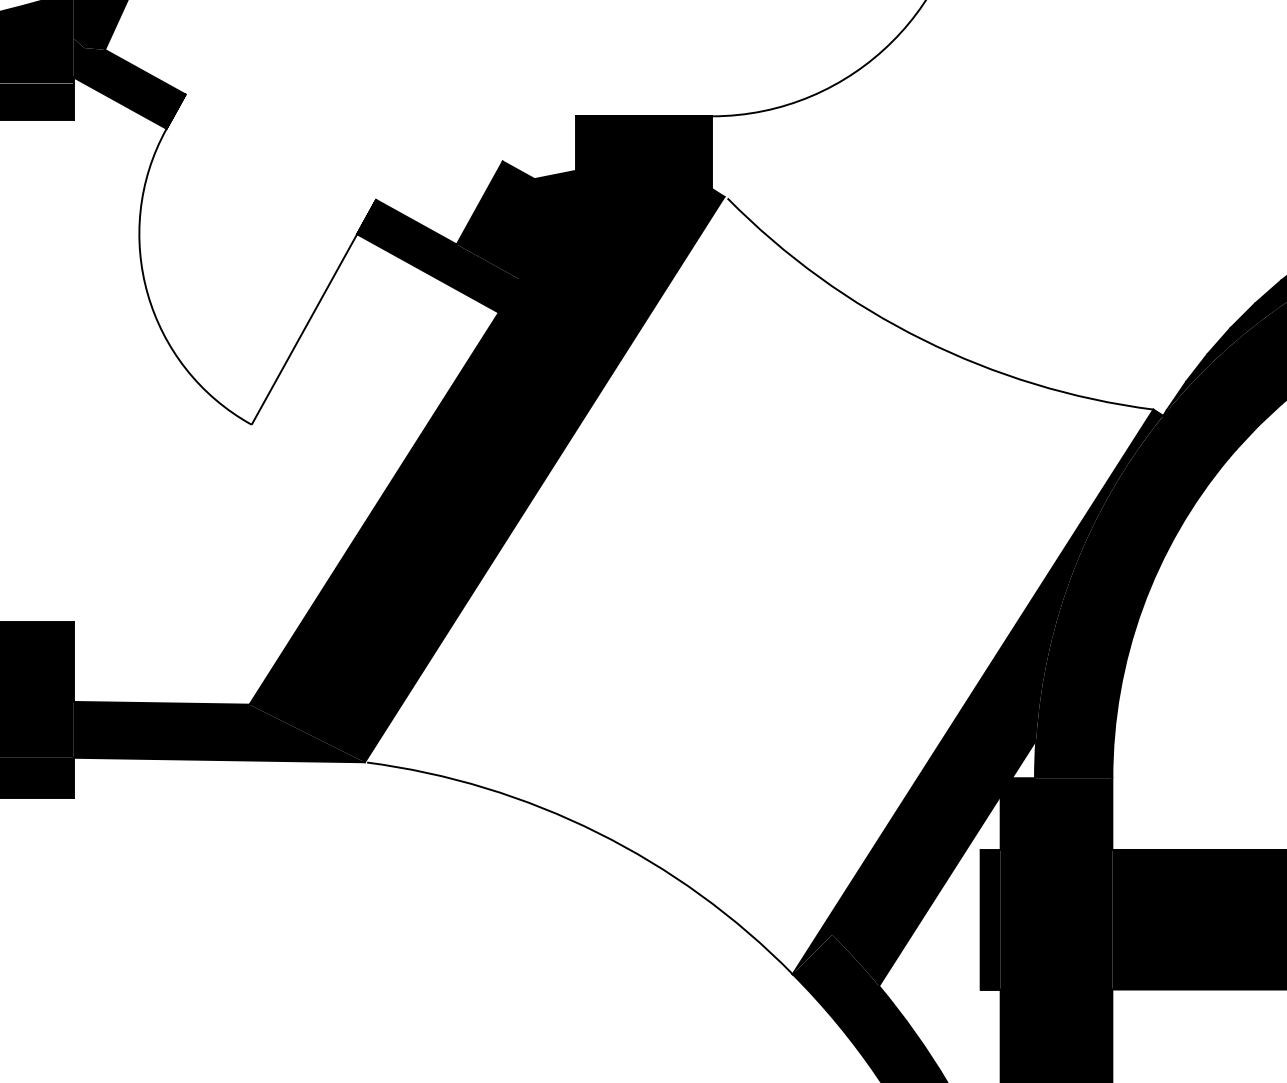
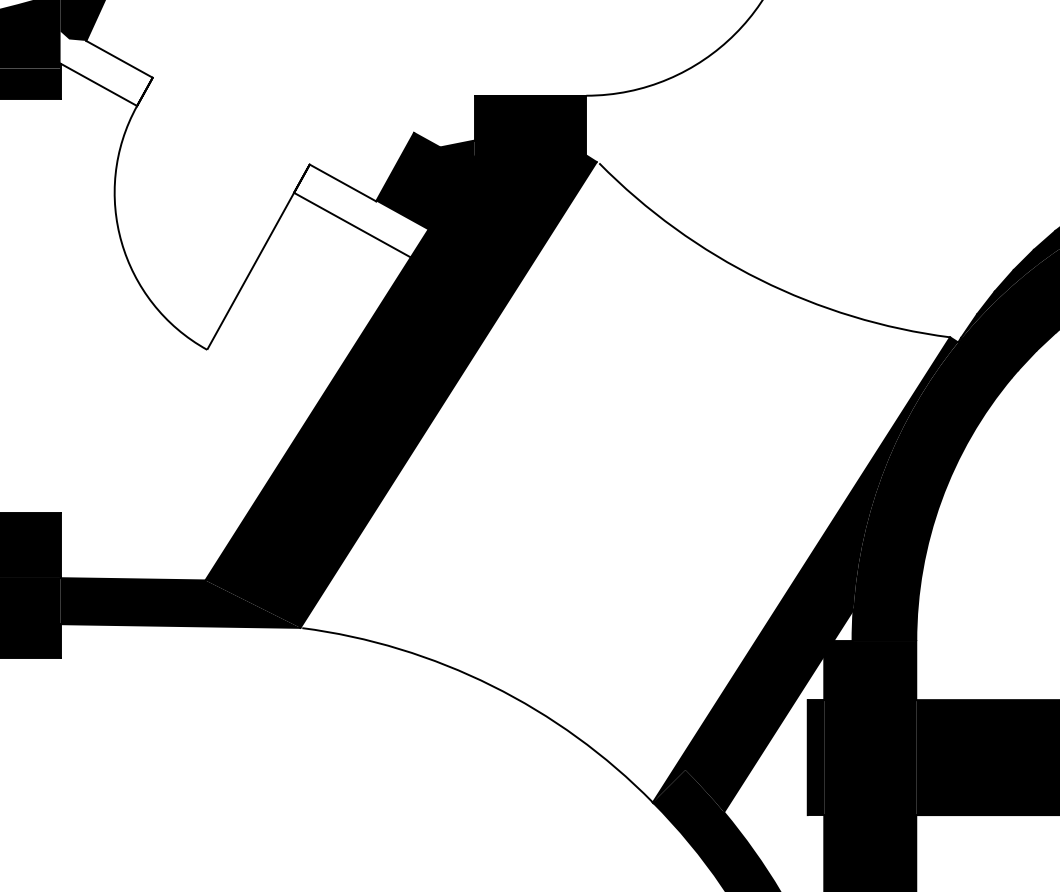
fill: (129, 83) -> (106, 68), removed
fill: (438, 255) -> (361, 210), removed

